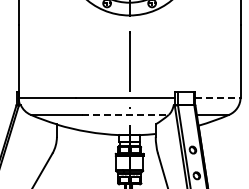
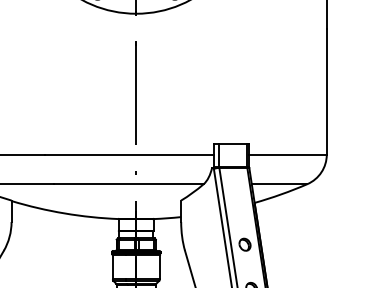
line: (218, 97) -> (288, 154), dashed -> solid
line: (125, 114) -> (129, 183), dashed -> solid

